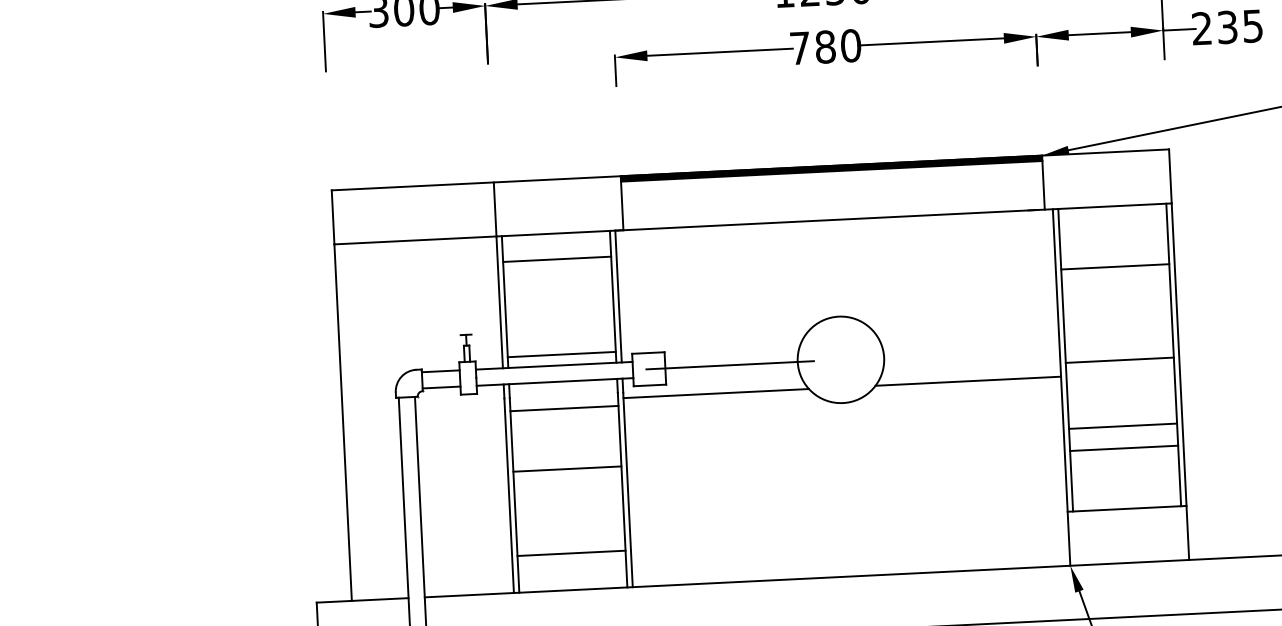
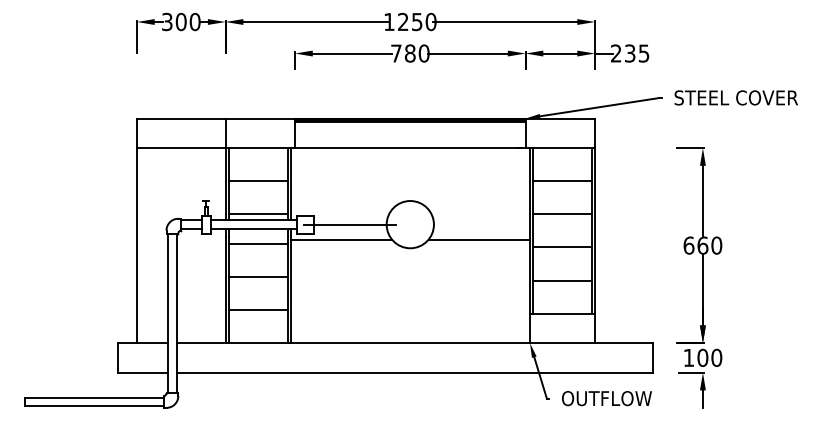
line: (556, 259) -> (257, 181), moved
line: (1119, 360) -> (562, 214), moved
line: (1123, 426) -> (562, 247), moved
line: (570, 554) -> (257, 310), moved

